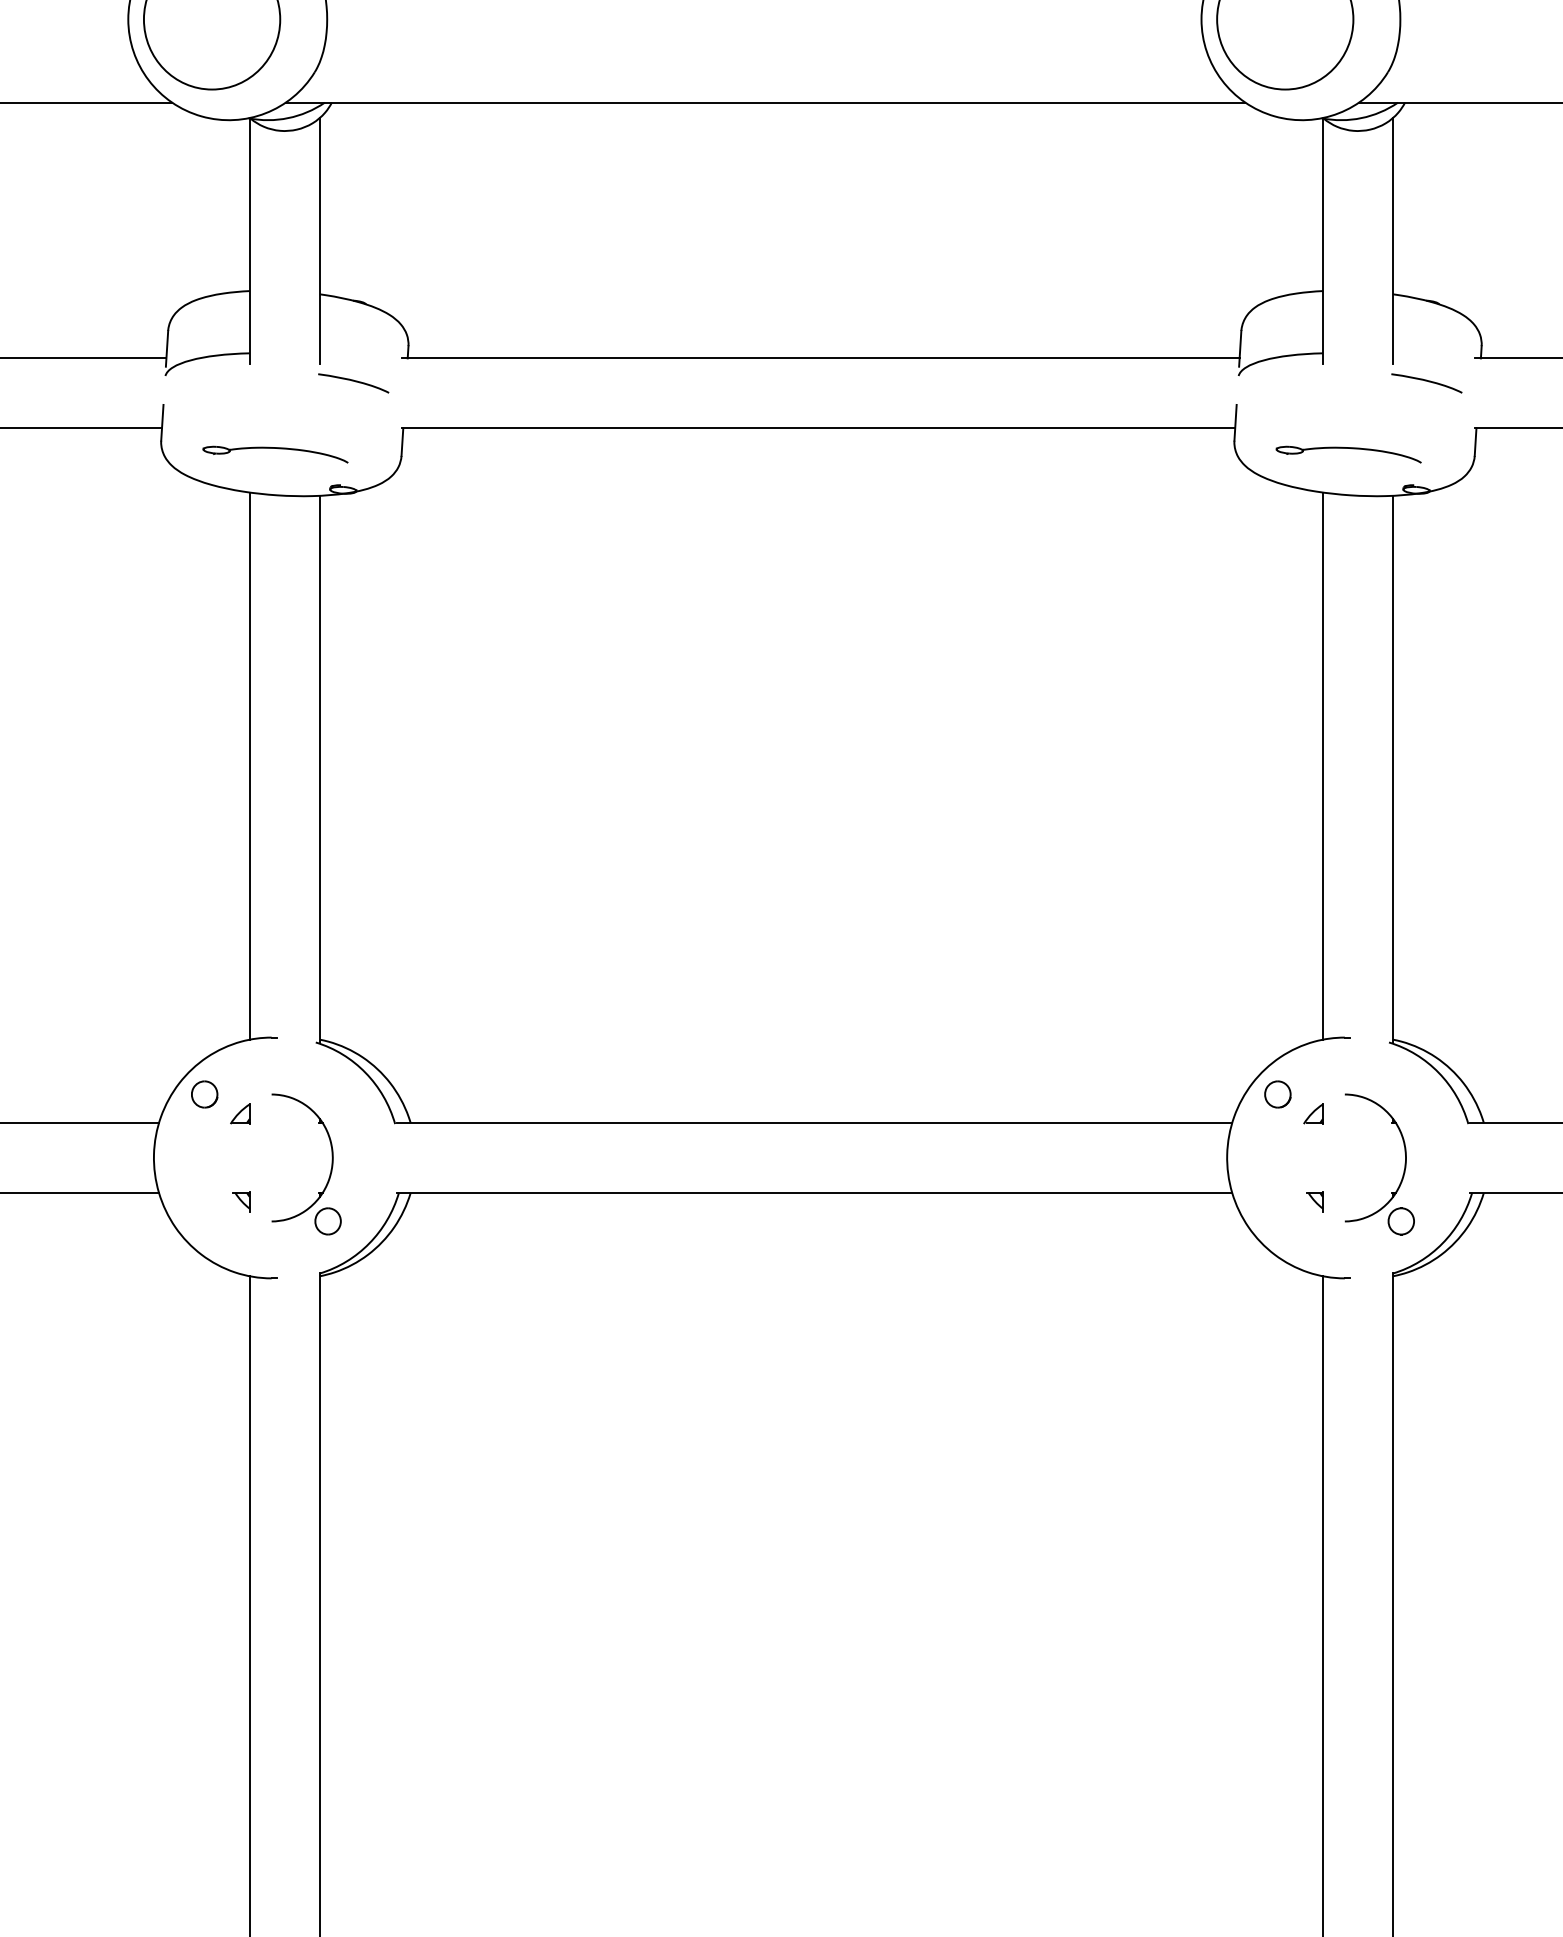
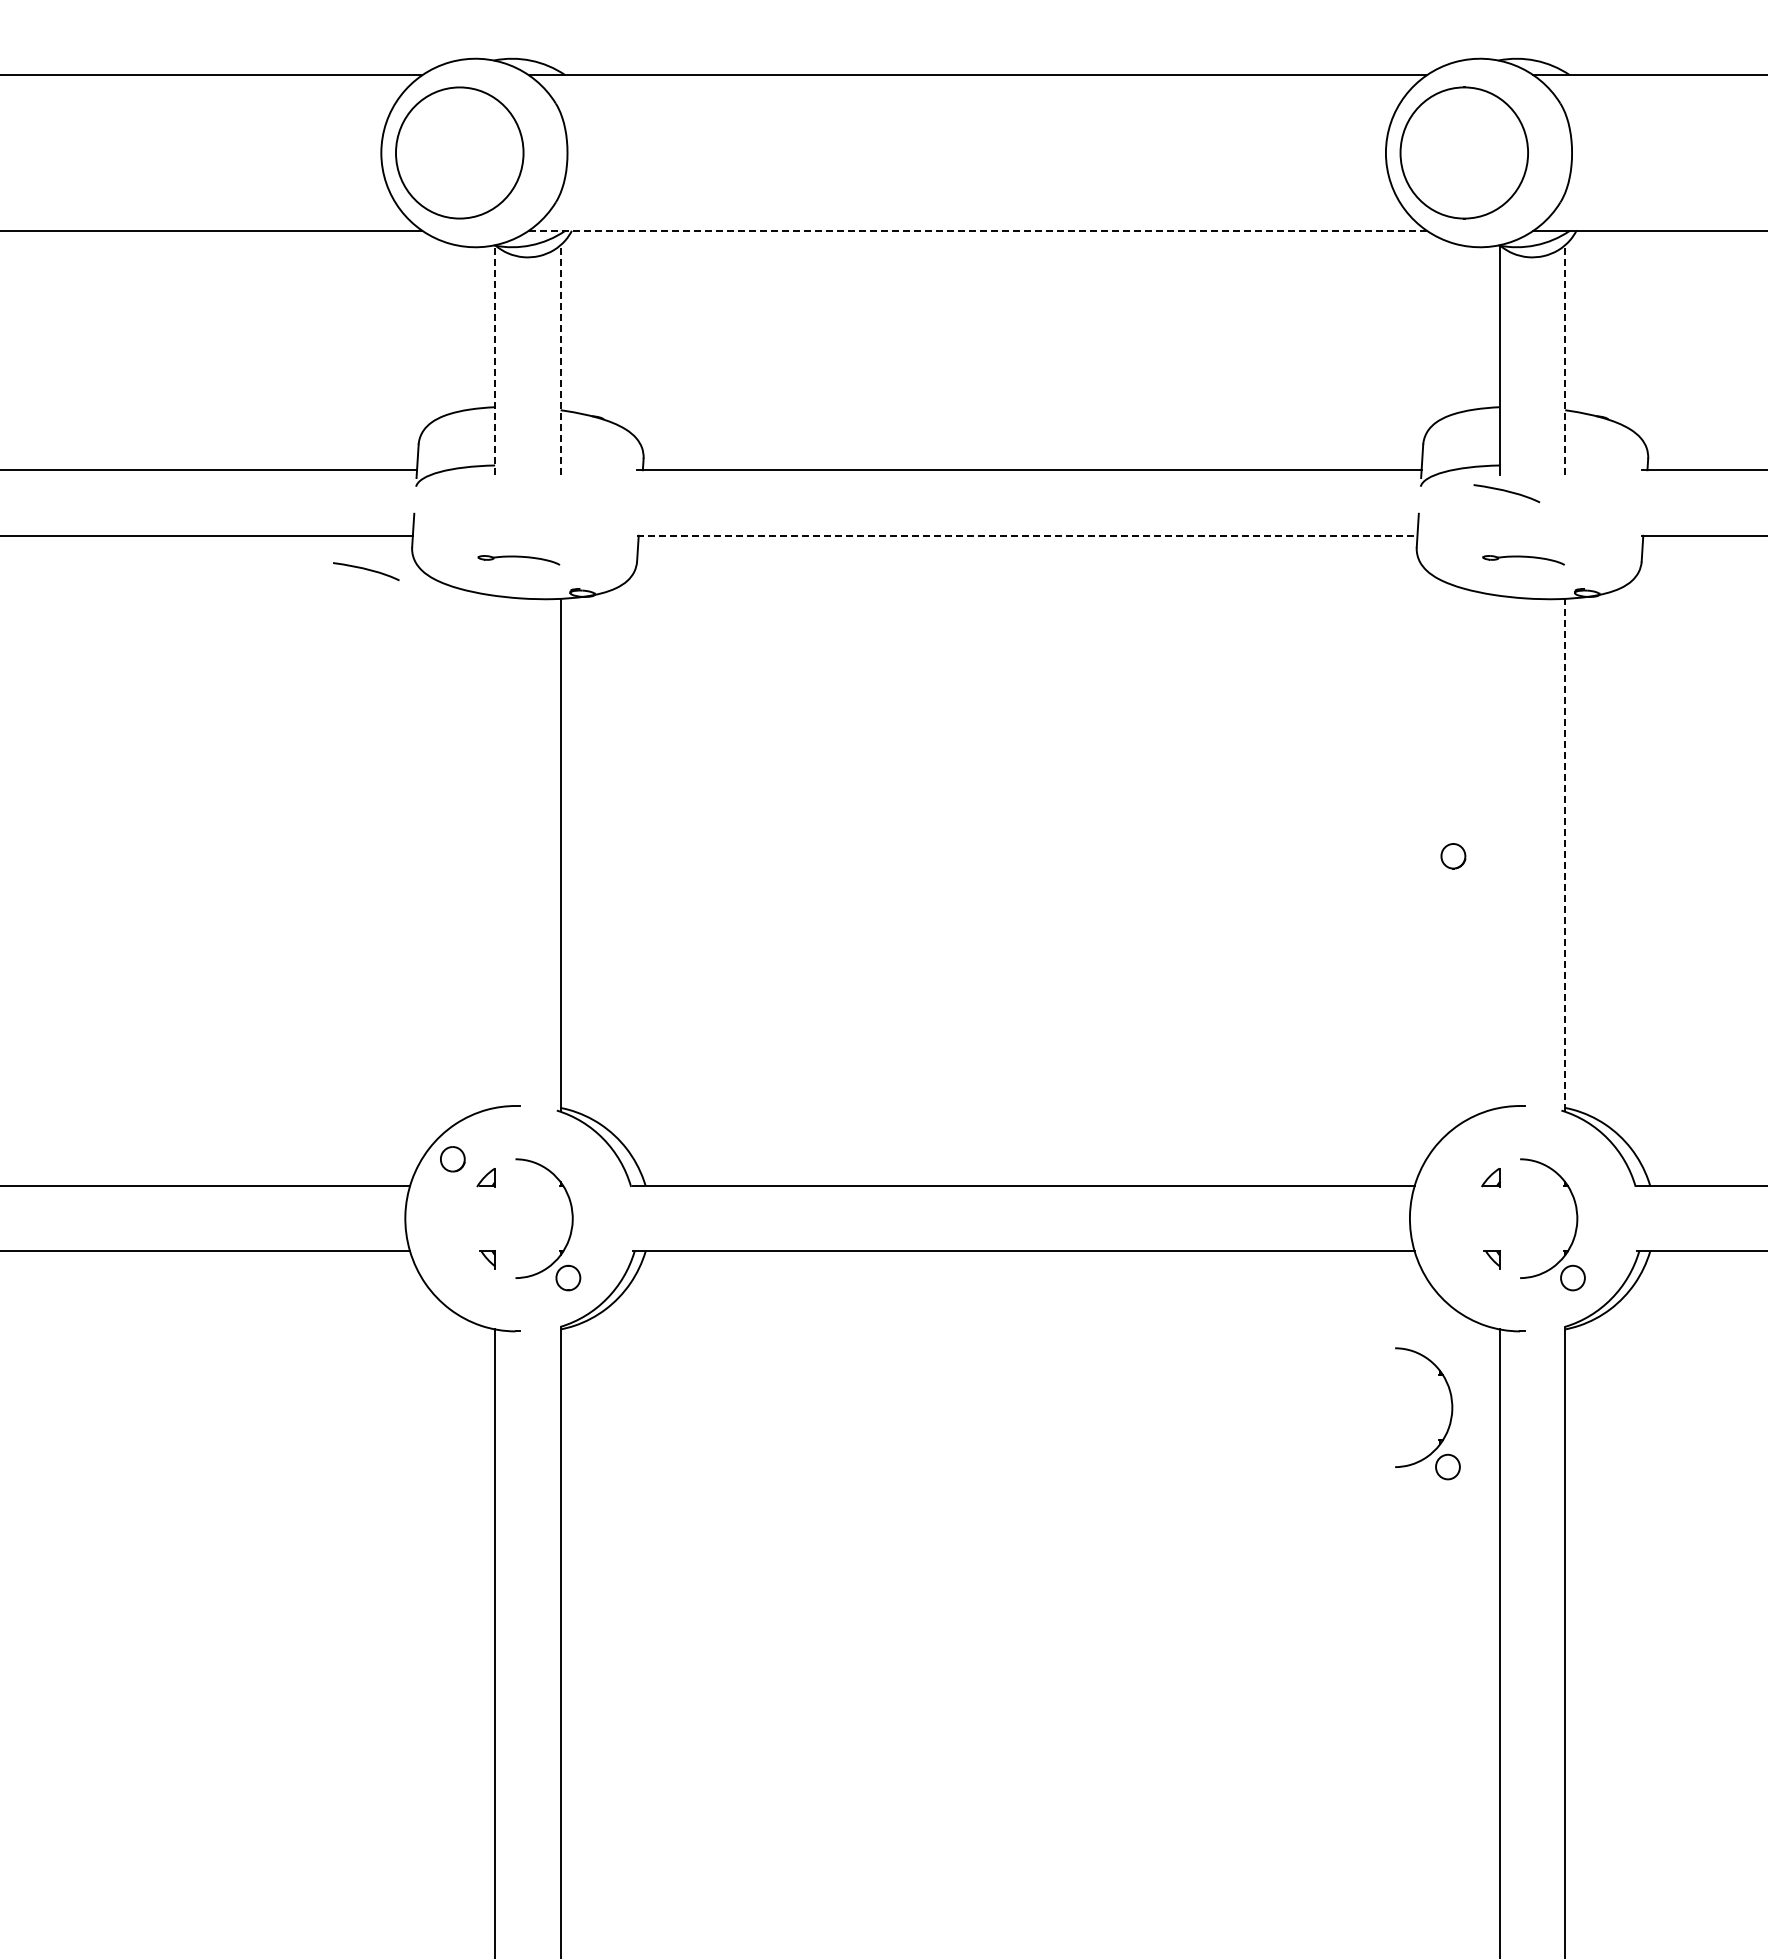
line: (766, 102) -> (978, 230), solid -> dashed
line: (319, 240) -> (560, 359), solid -> dashed
line: (1393, 240) -> (1565, 359), solid -> dashed
line: (250, 241) -> (495, 360), solid -> dashed
curve: (353, 382) -> (366, 570), moved
curve: (1427, 382) -> (1507, 492), moved
line: (818, 428) -> (1027, 535), solid -> dashed
part: (274, 454) -> (518, 560), size x0.6
part: (1348, 454) -> (1523, 560), size x0.6
line: (250, 765) -> (495, 851), removed
line: (1322, 765) -> (1499, 851), removed
line: (1393, 768) -> (1565, 854), solid -> dashed
part: (1277, 1094) -> (1453, 856), moved
part: (1270, 1368) -> (1450, 1415), added

